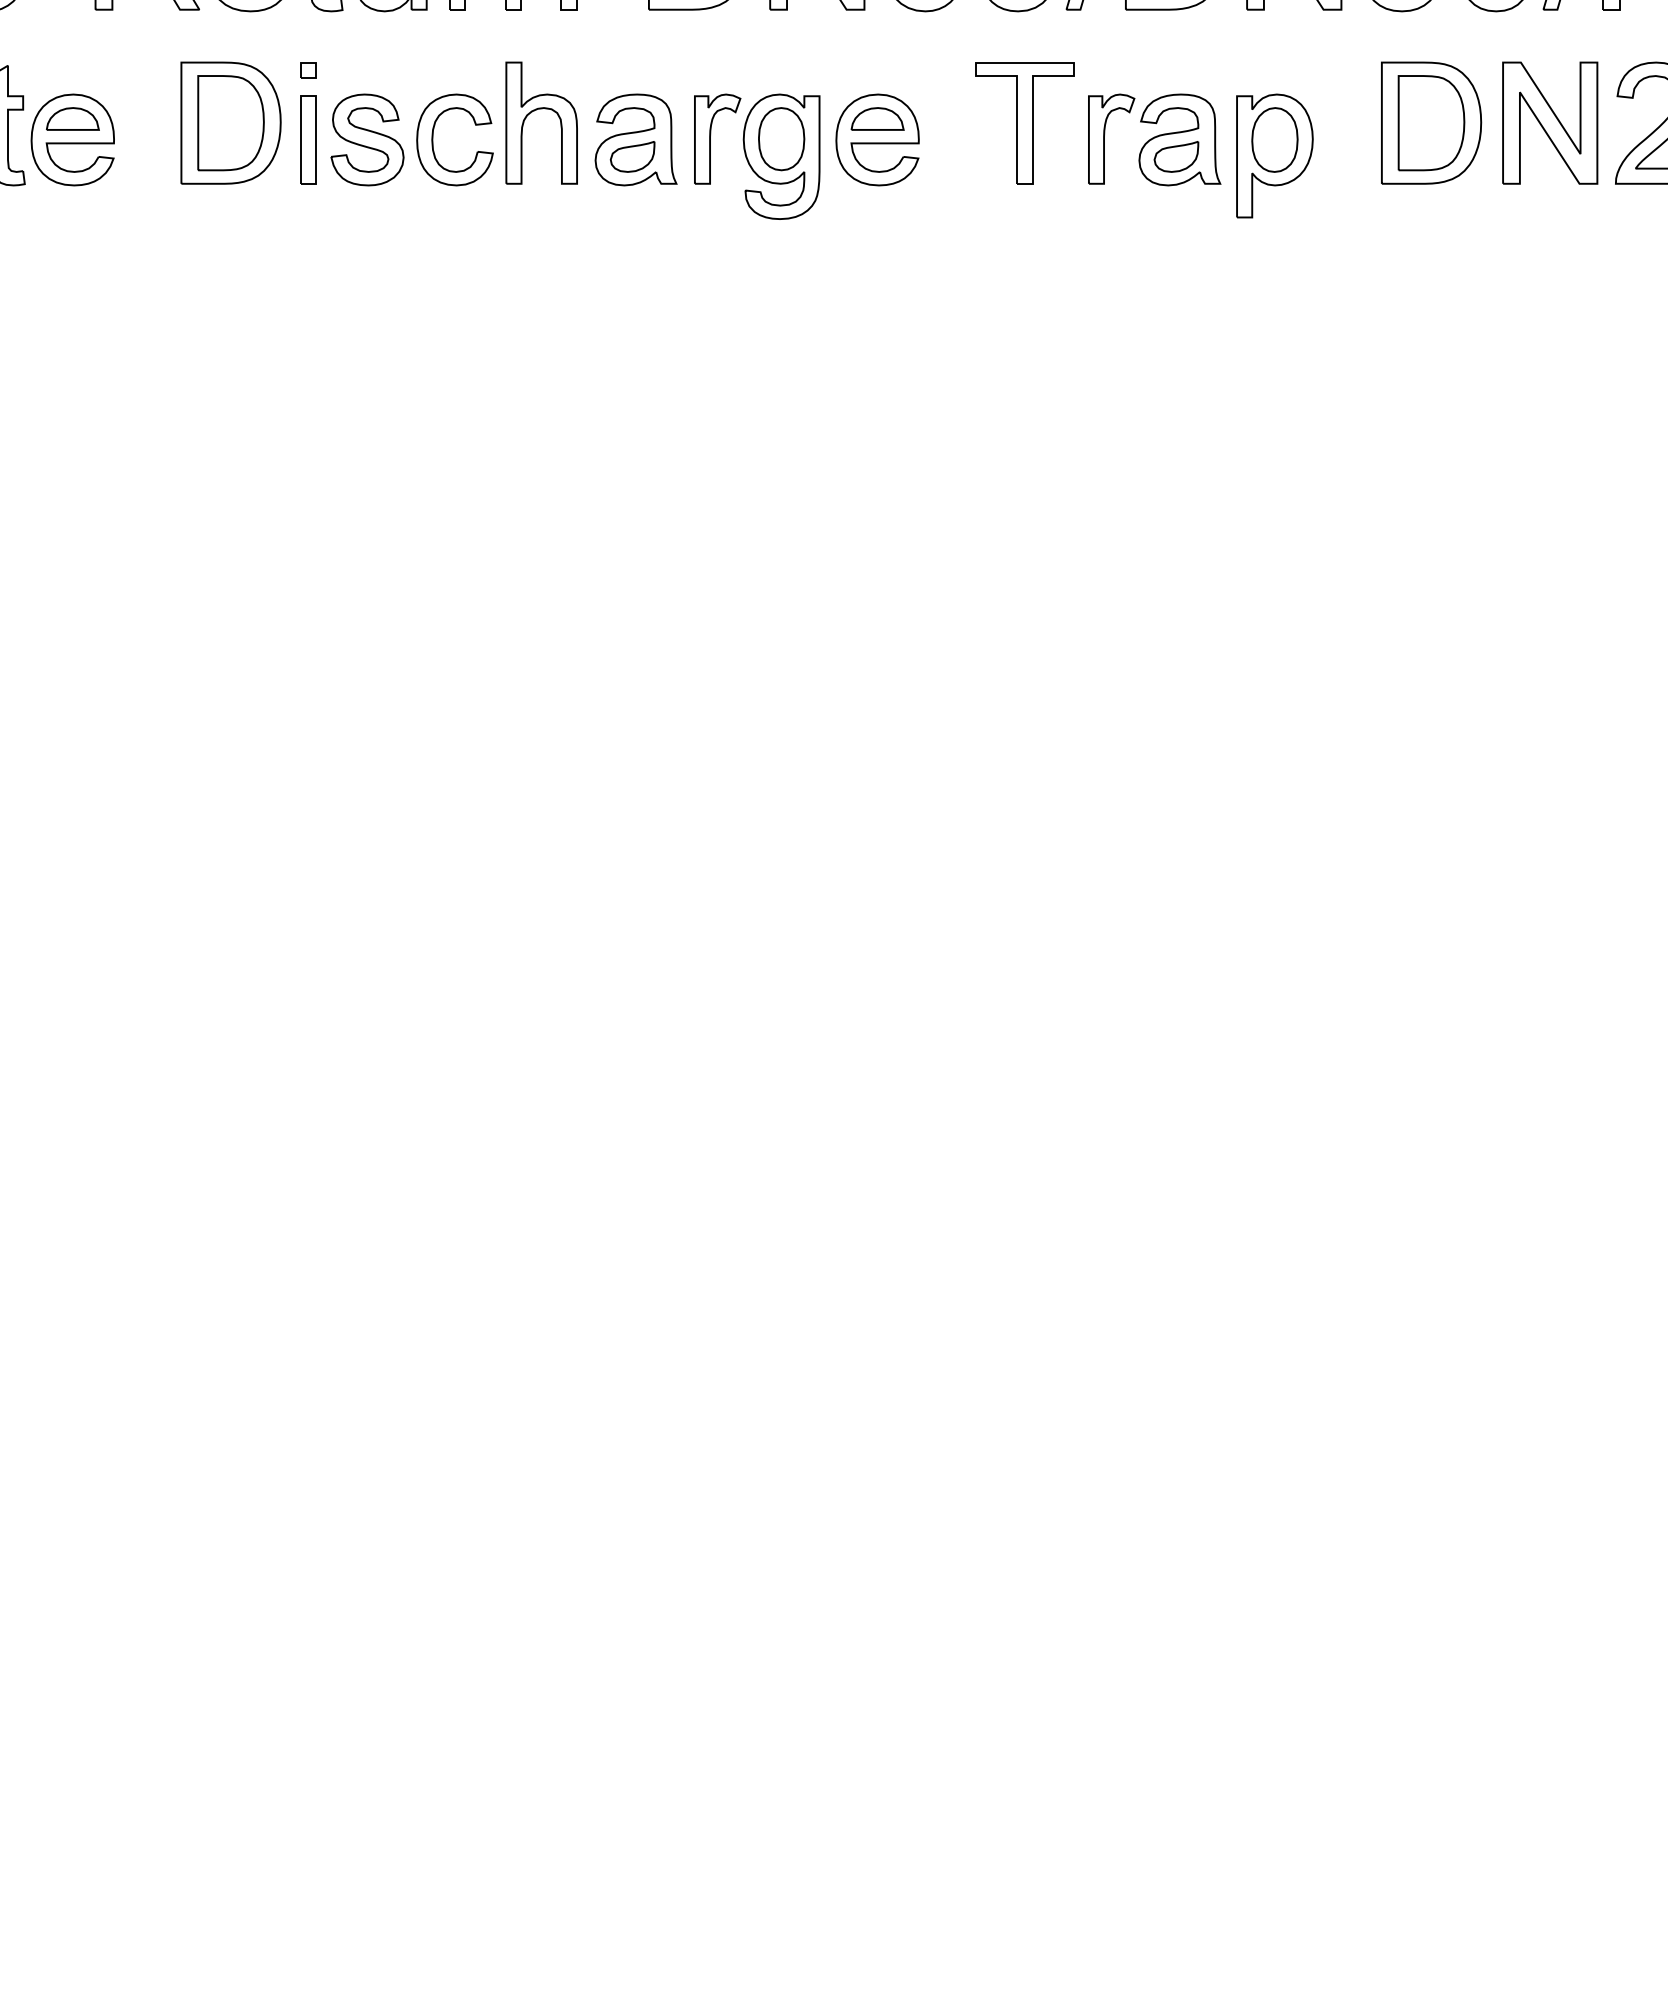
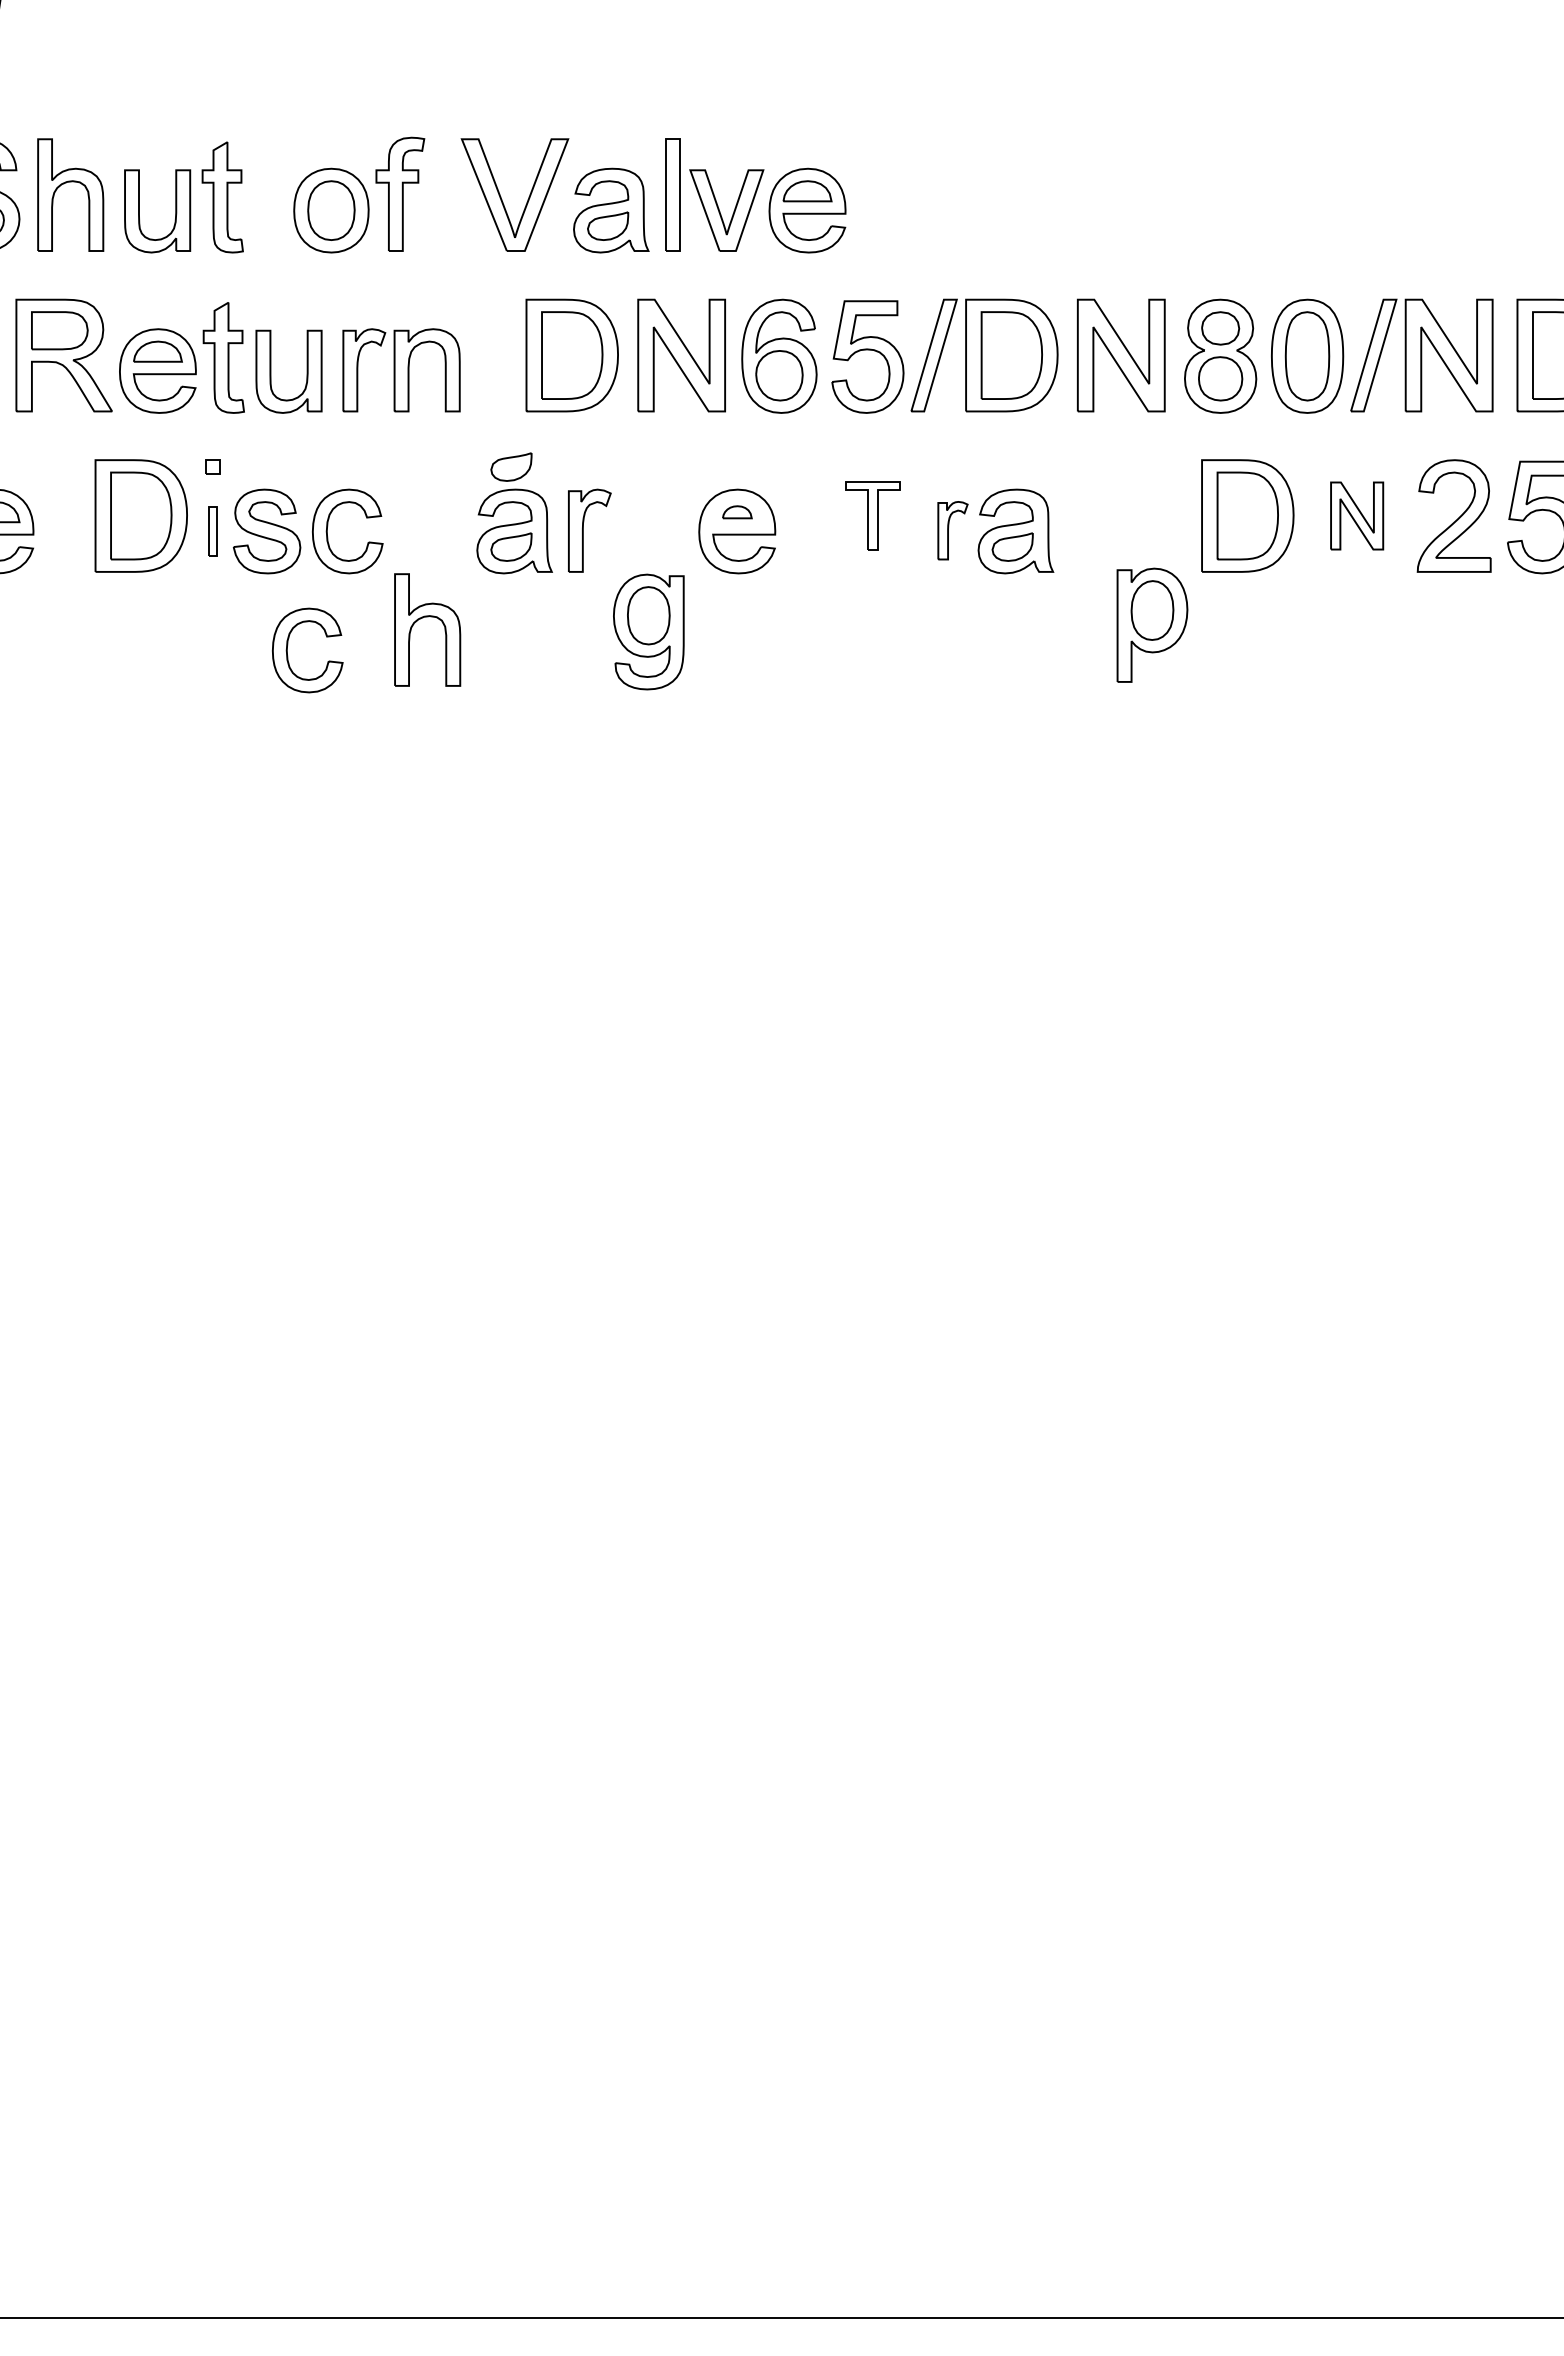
part: (632, 69) -> (511, 466), added
part: (541, 109) -> (427, 617), moved
part: (877, 119) -> (737, 512), size x0.6
part: (1024, 122) -> (872, 515), size x0.6
part: (1549, 122) -> (1356, 515), size x0.6
part: (1111, 138) -> (952, 530), size x0.7
part: (308, 139) -> (212, 531), size x0.6
part: (1274, 155) -> (1152, 624), moved
part: (781, 156) -> (648, 631), moved
part: (390, 262) -> (288, 644), added

